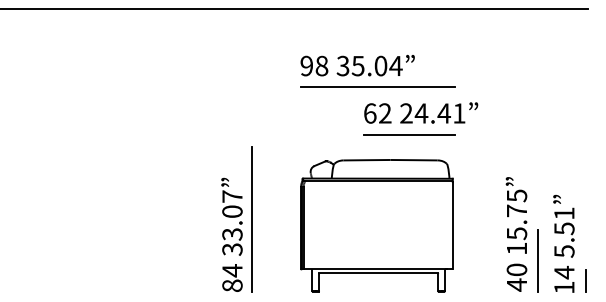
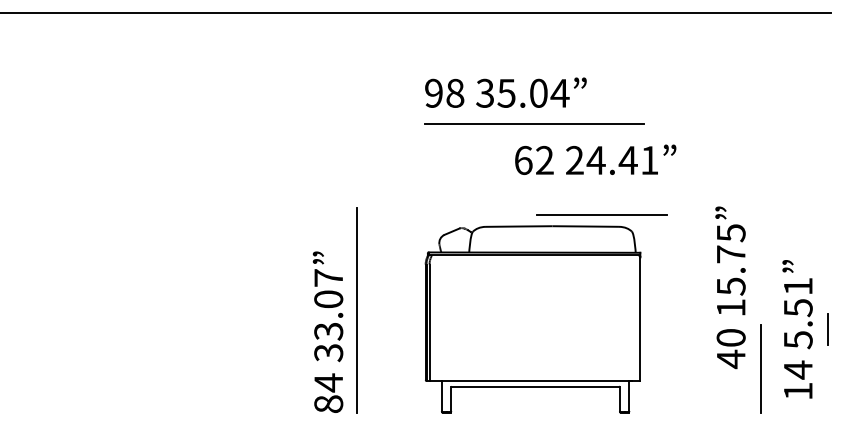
line: (409, 134) -> (601, 214), moved
text: (516, 234) -> (730, 287), moved
text: (563, 243) -> (797, 328), moved
line: (585, 280) -> (828, 328), moved

